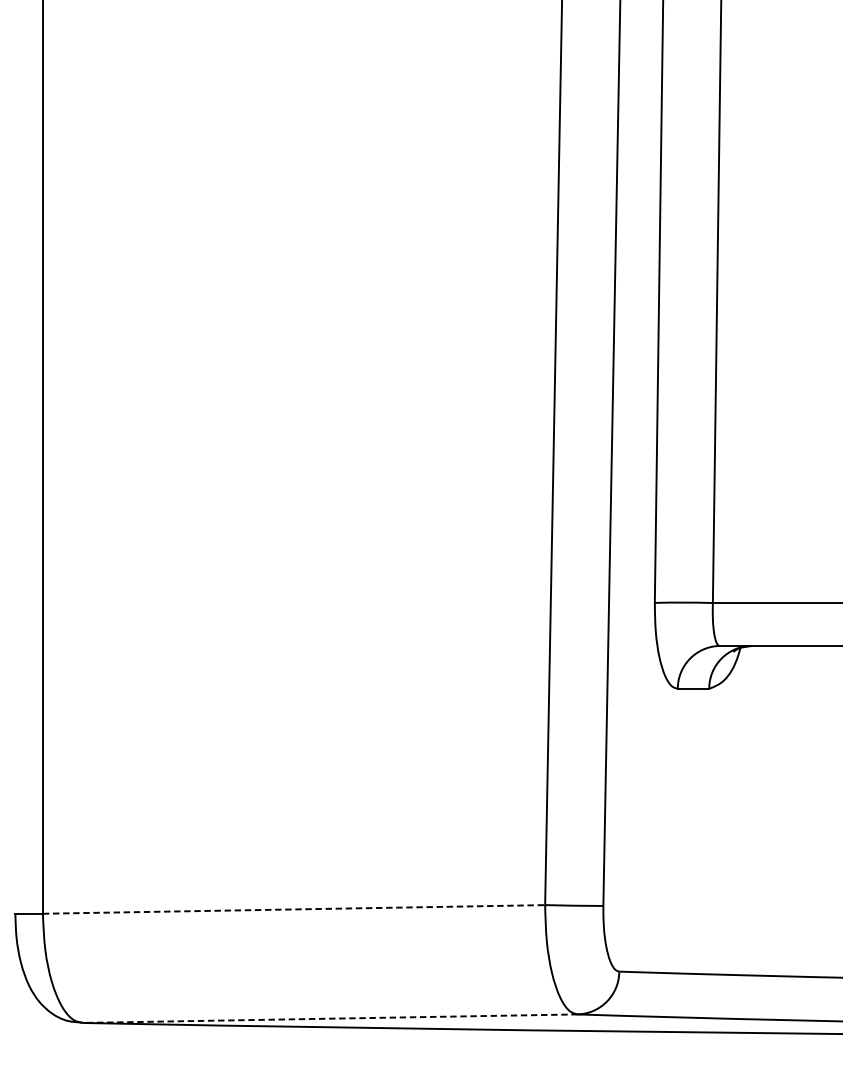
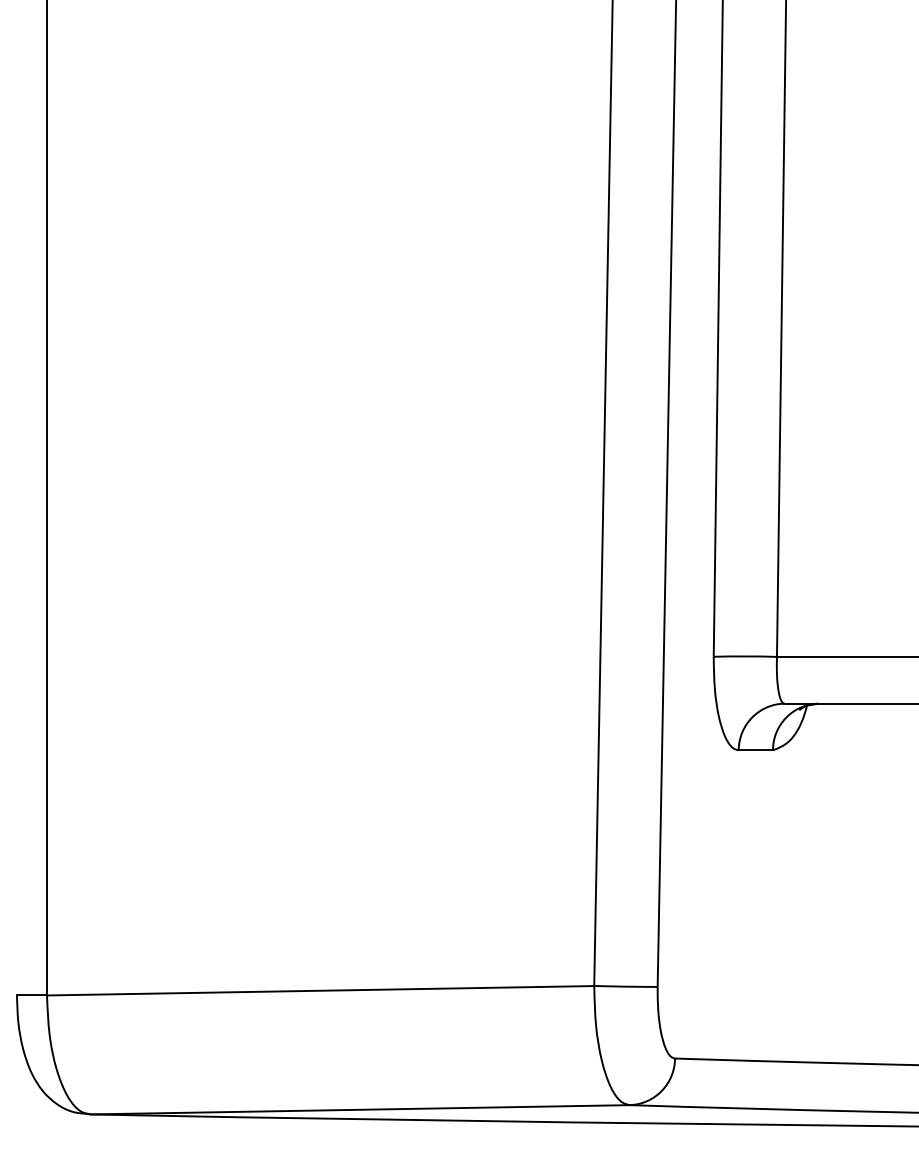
line: (293, 909) -> (320, 990), dashed -> solid
line: (329, 1018) -> (359, 1109), dashed -> solid

